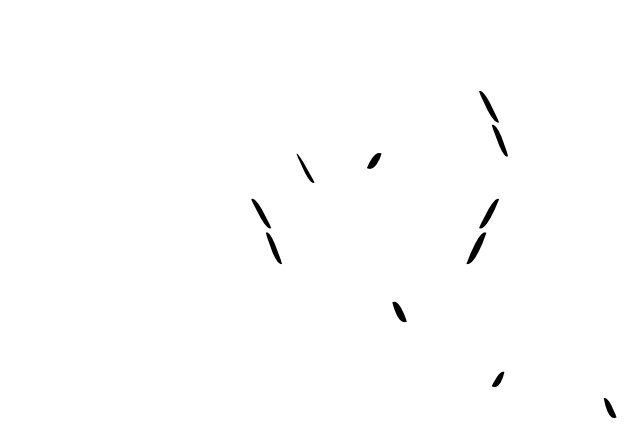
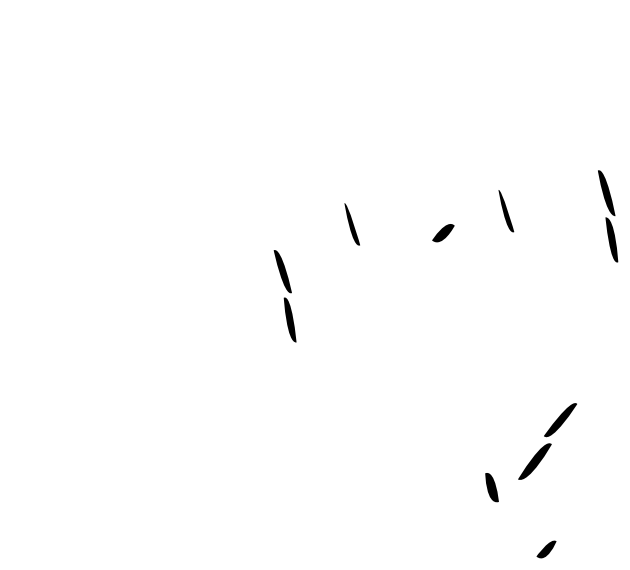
line: (417, 134) -> (506, 210), added
part: (482, 230) -> (547, 440), moved
part: (399, 311) -> (492, 487), moved

